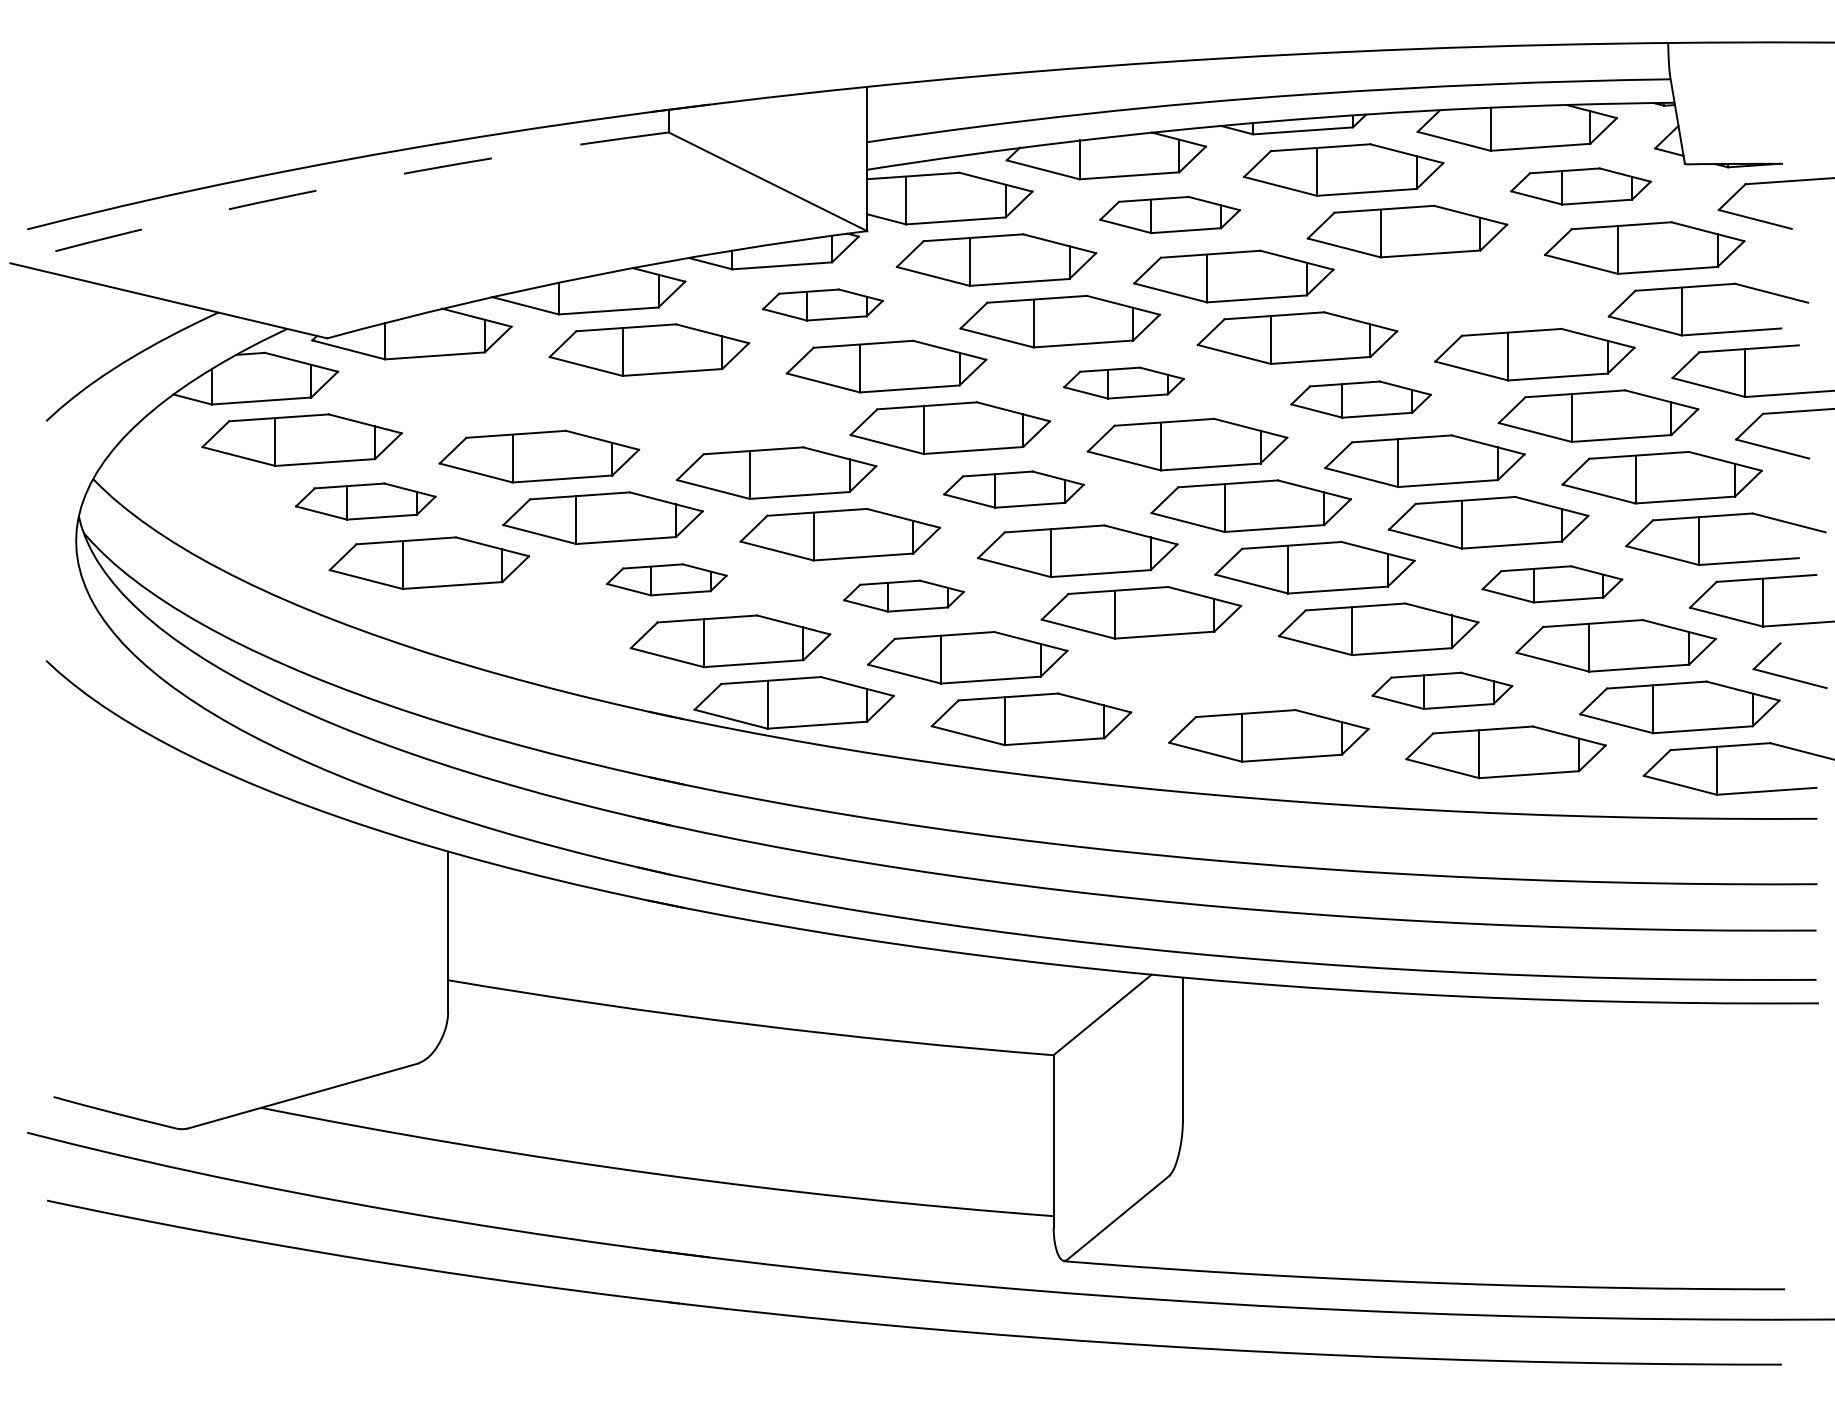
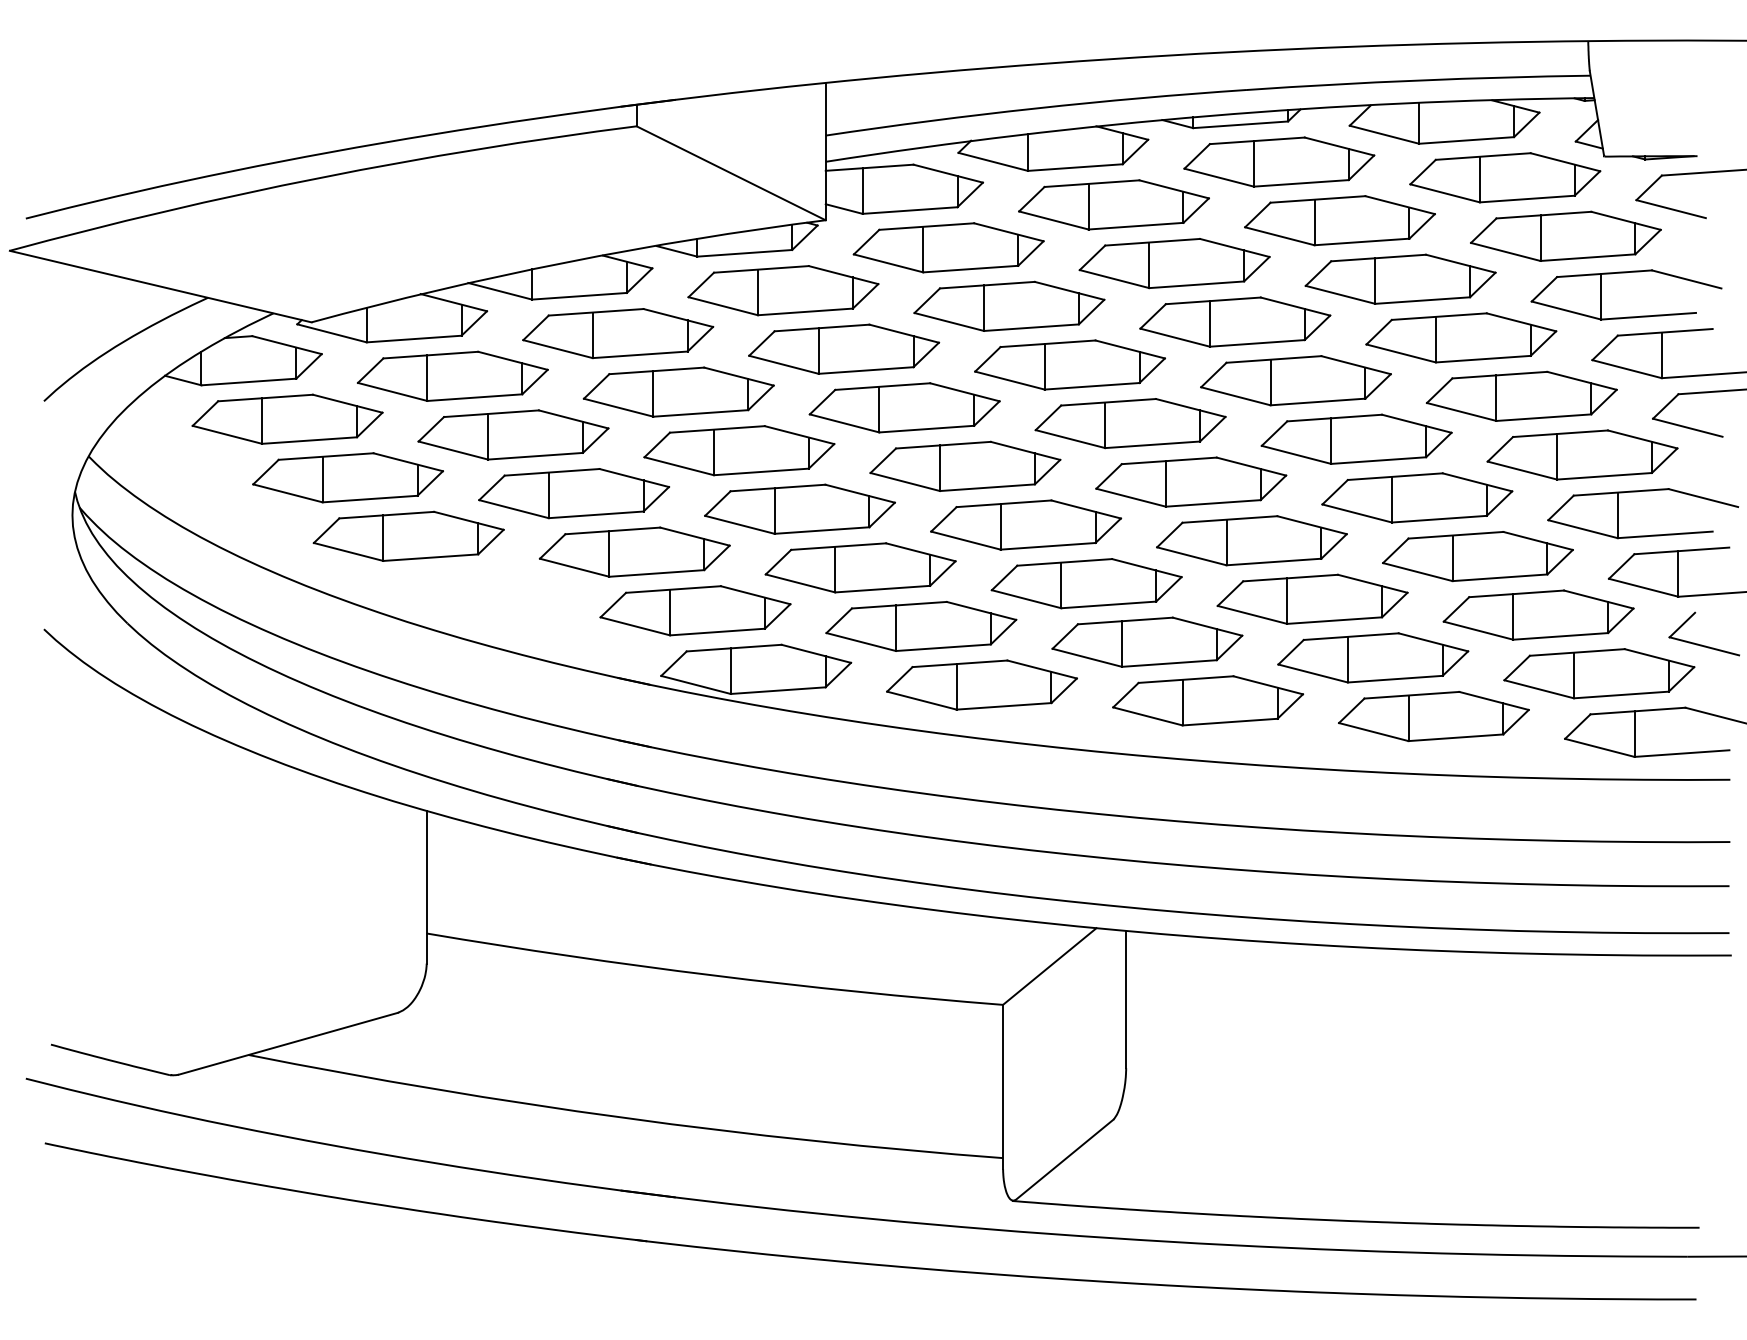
arc: (337, 186) -> (321, 177), dashed -> solid
part: (1580, 186) -> (1504, 177), size x1.43
part: (1169, 214) -> (1113, 204), size x1.43
part: (1470, 292) -> (1400, 278), added
part: (822, 304) -> (783, 290), size x1.67
part: (1123, 382) -> (1069, 364), size x1.67
part: (475, 394) -> (452, 375), added
part: (1360, 399) -> (1295, 380), size x1.43
part: (712, 411) -> (678, 391), added
part: (1013, 489) -> (964, 466), size x1.43
part: (365, 501) -> (347, 477), size x1.43
part: (666, 579) -> (634, 551), size x1.67
part: (1552, 584) -> (1478, 556), size x1.43
part: (903, 595) -> (860, 567), size x1.67
part: (1204, 674) -> (1146, 642), added
part: (1442, 690) -> (1373, 657), size x1.43

